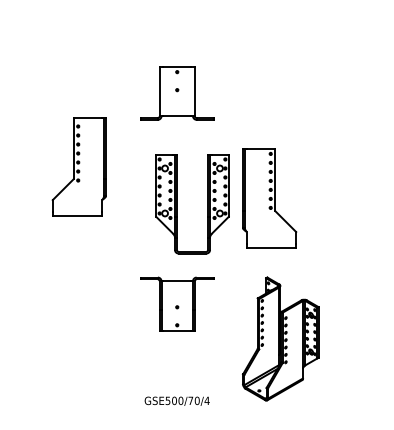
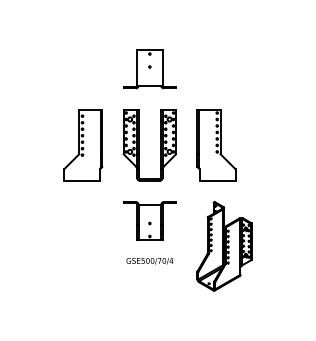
part: (79, 167) -> (83, 145), moved
part: (178, 204) -> (139, 145), moved
text: (176, 401) -> (149, 261), moved

